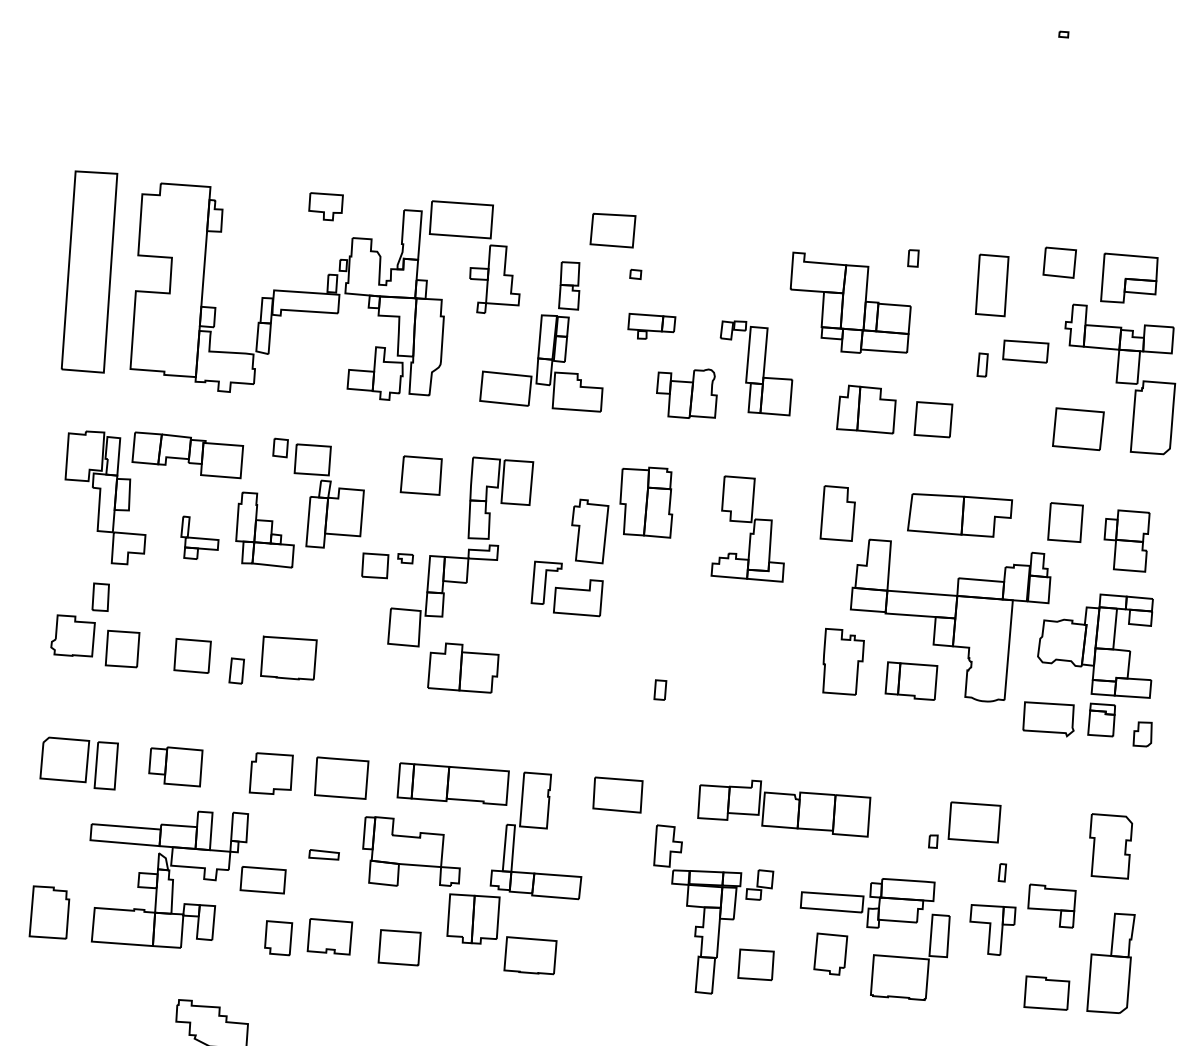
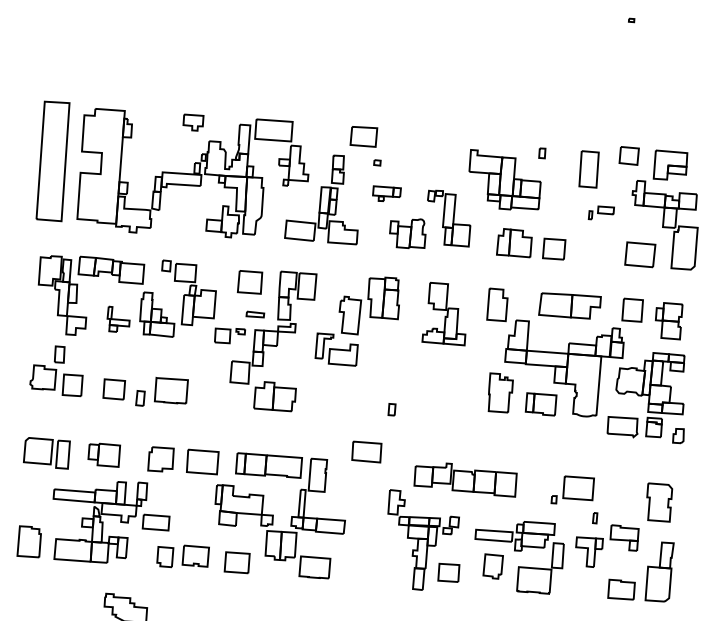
part: (1013, 357) -> (601, 212), size x0.6
part: (617, 794) -> (366, 451), moved
part: (324, 854) -> (255, 314), moved

